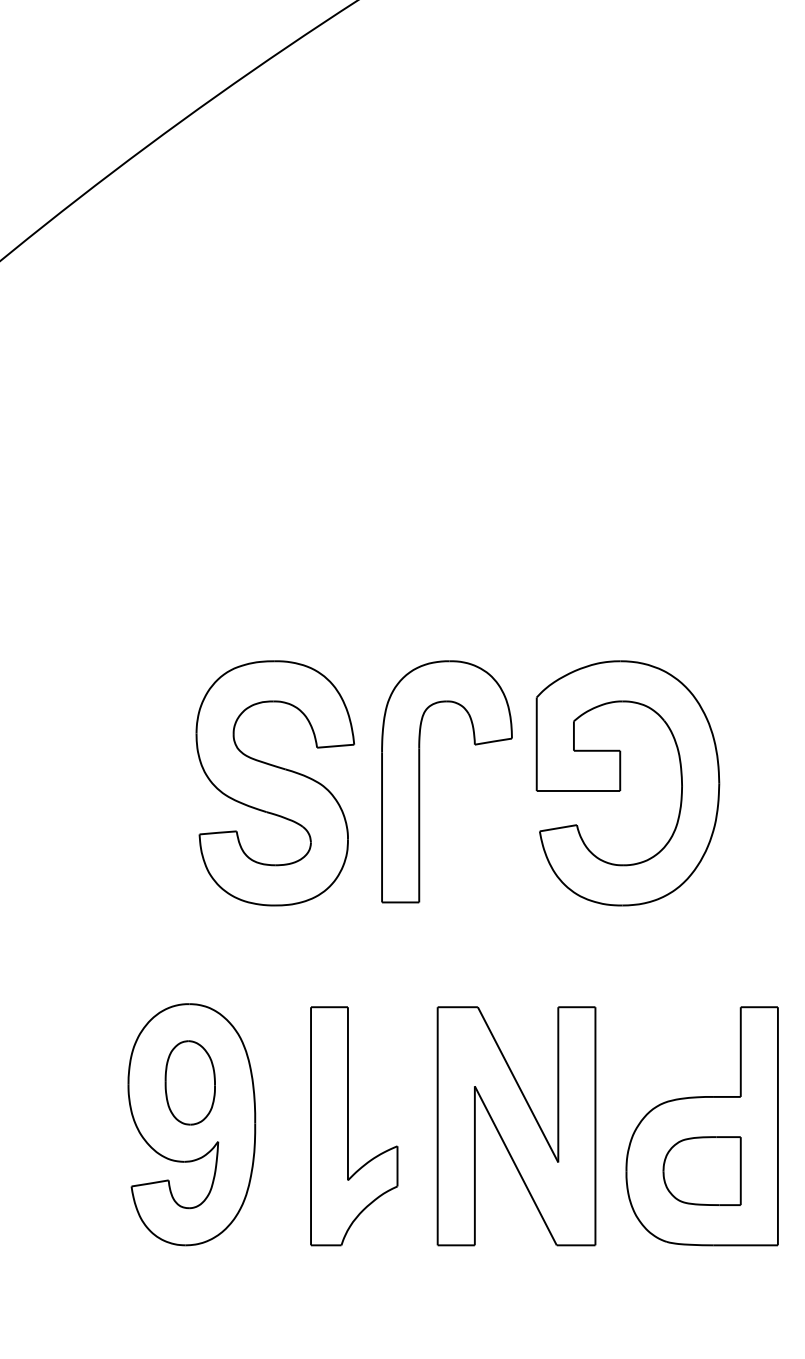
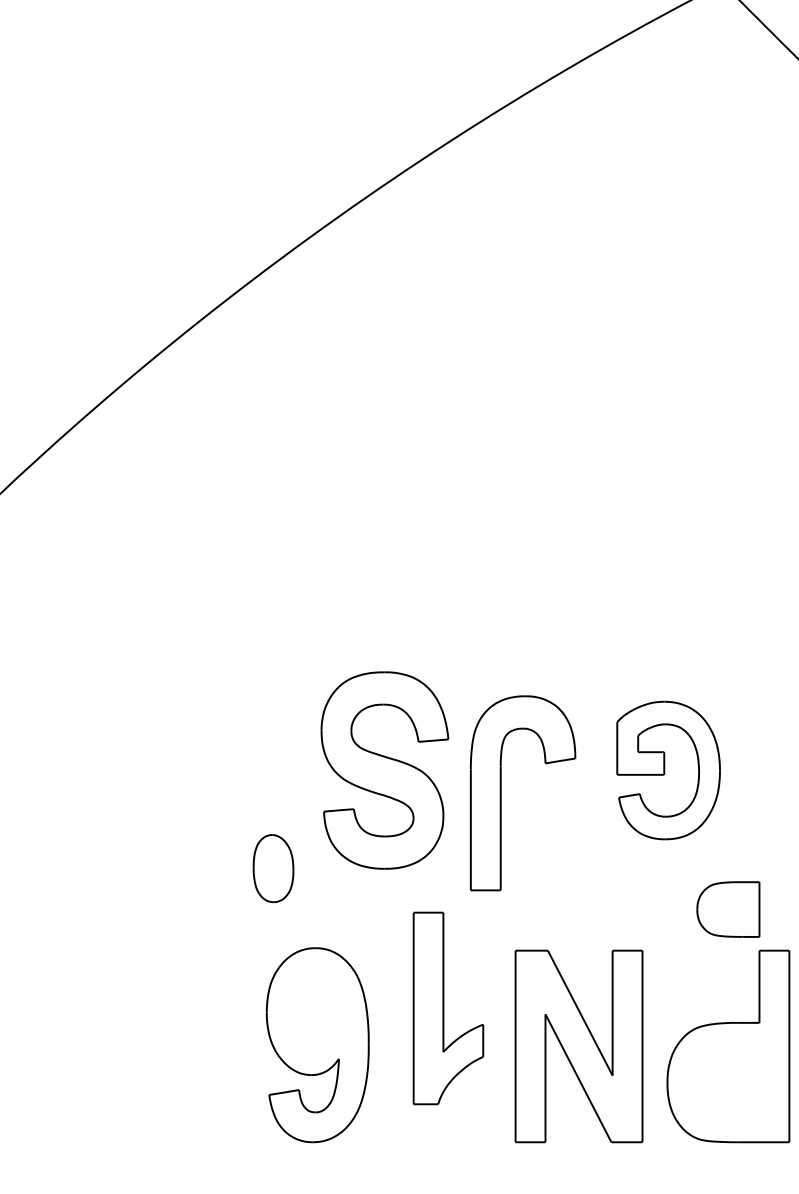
part: (420, 782) -> (501, 793), moved
part: (627, 783) -> (668, 770), size x0.7
part: (190, 1082) -> (273, 868), moved
part: (354, 1126) -> (448, 1008), moved
part: (702, 1171) -> (728, 909), moved

